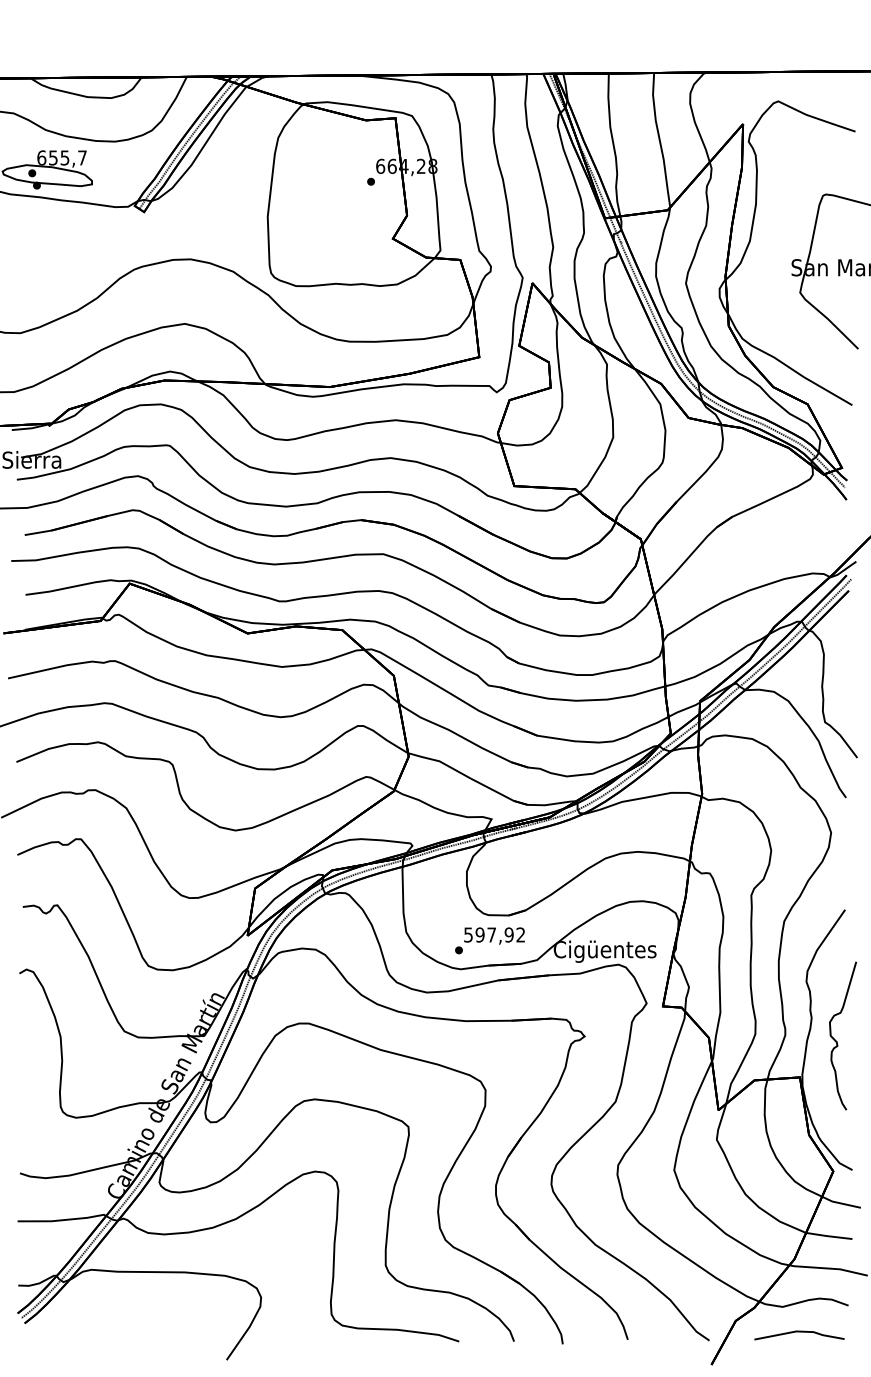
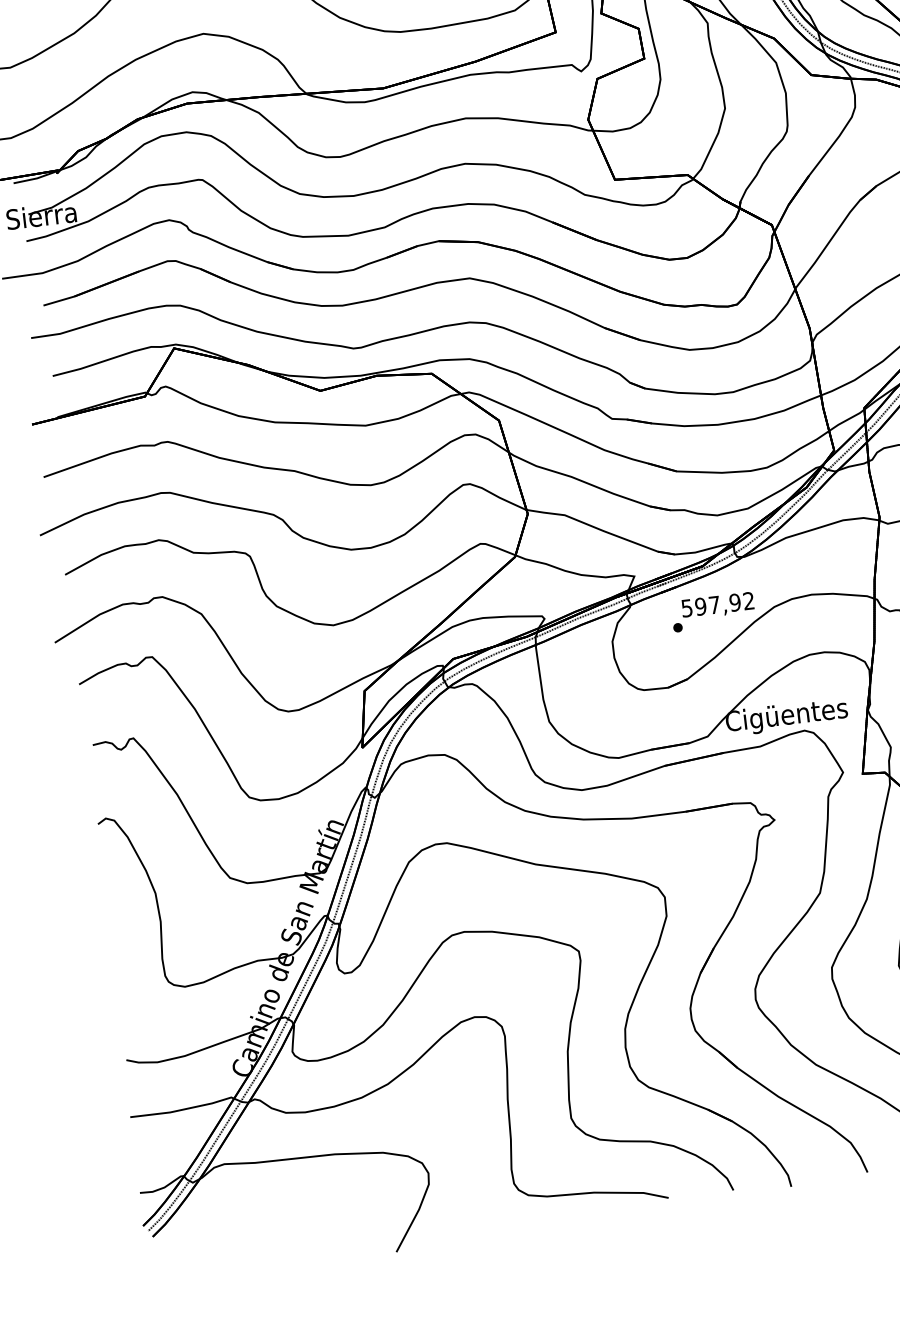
text: (489, 940) -> (712, 611), moved

